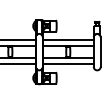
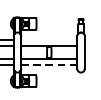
line: (67, 40) -> (48, 39), removed
line: (68, 63) -> (49, 65), solid -> dashed

